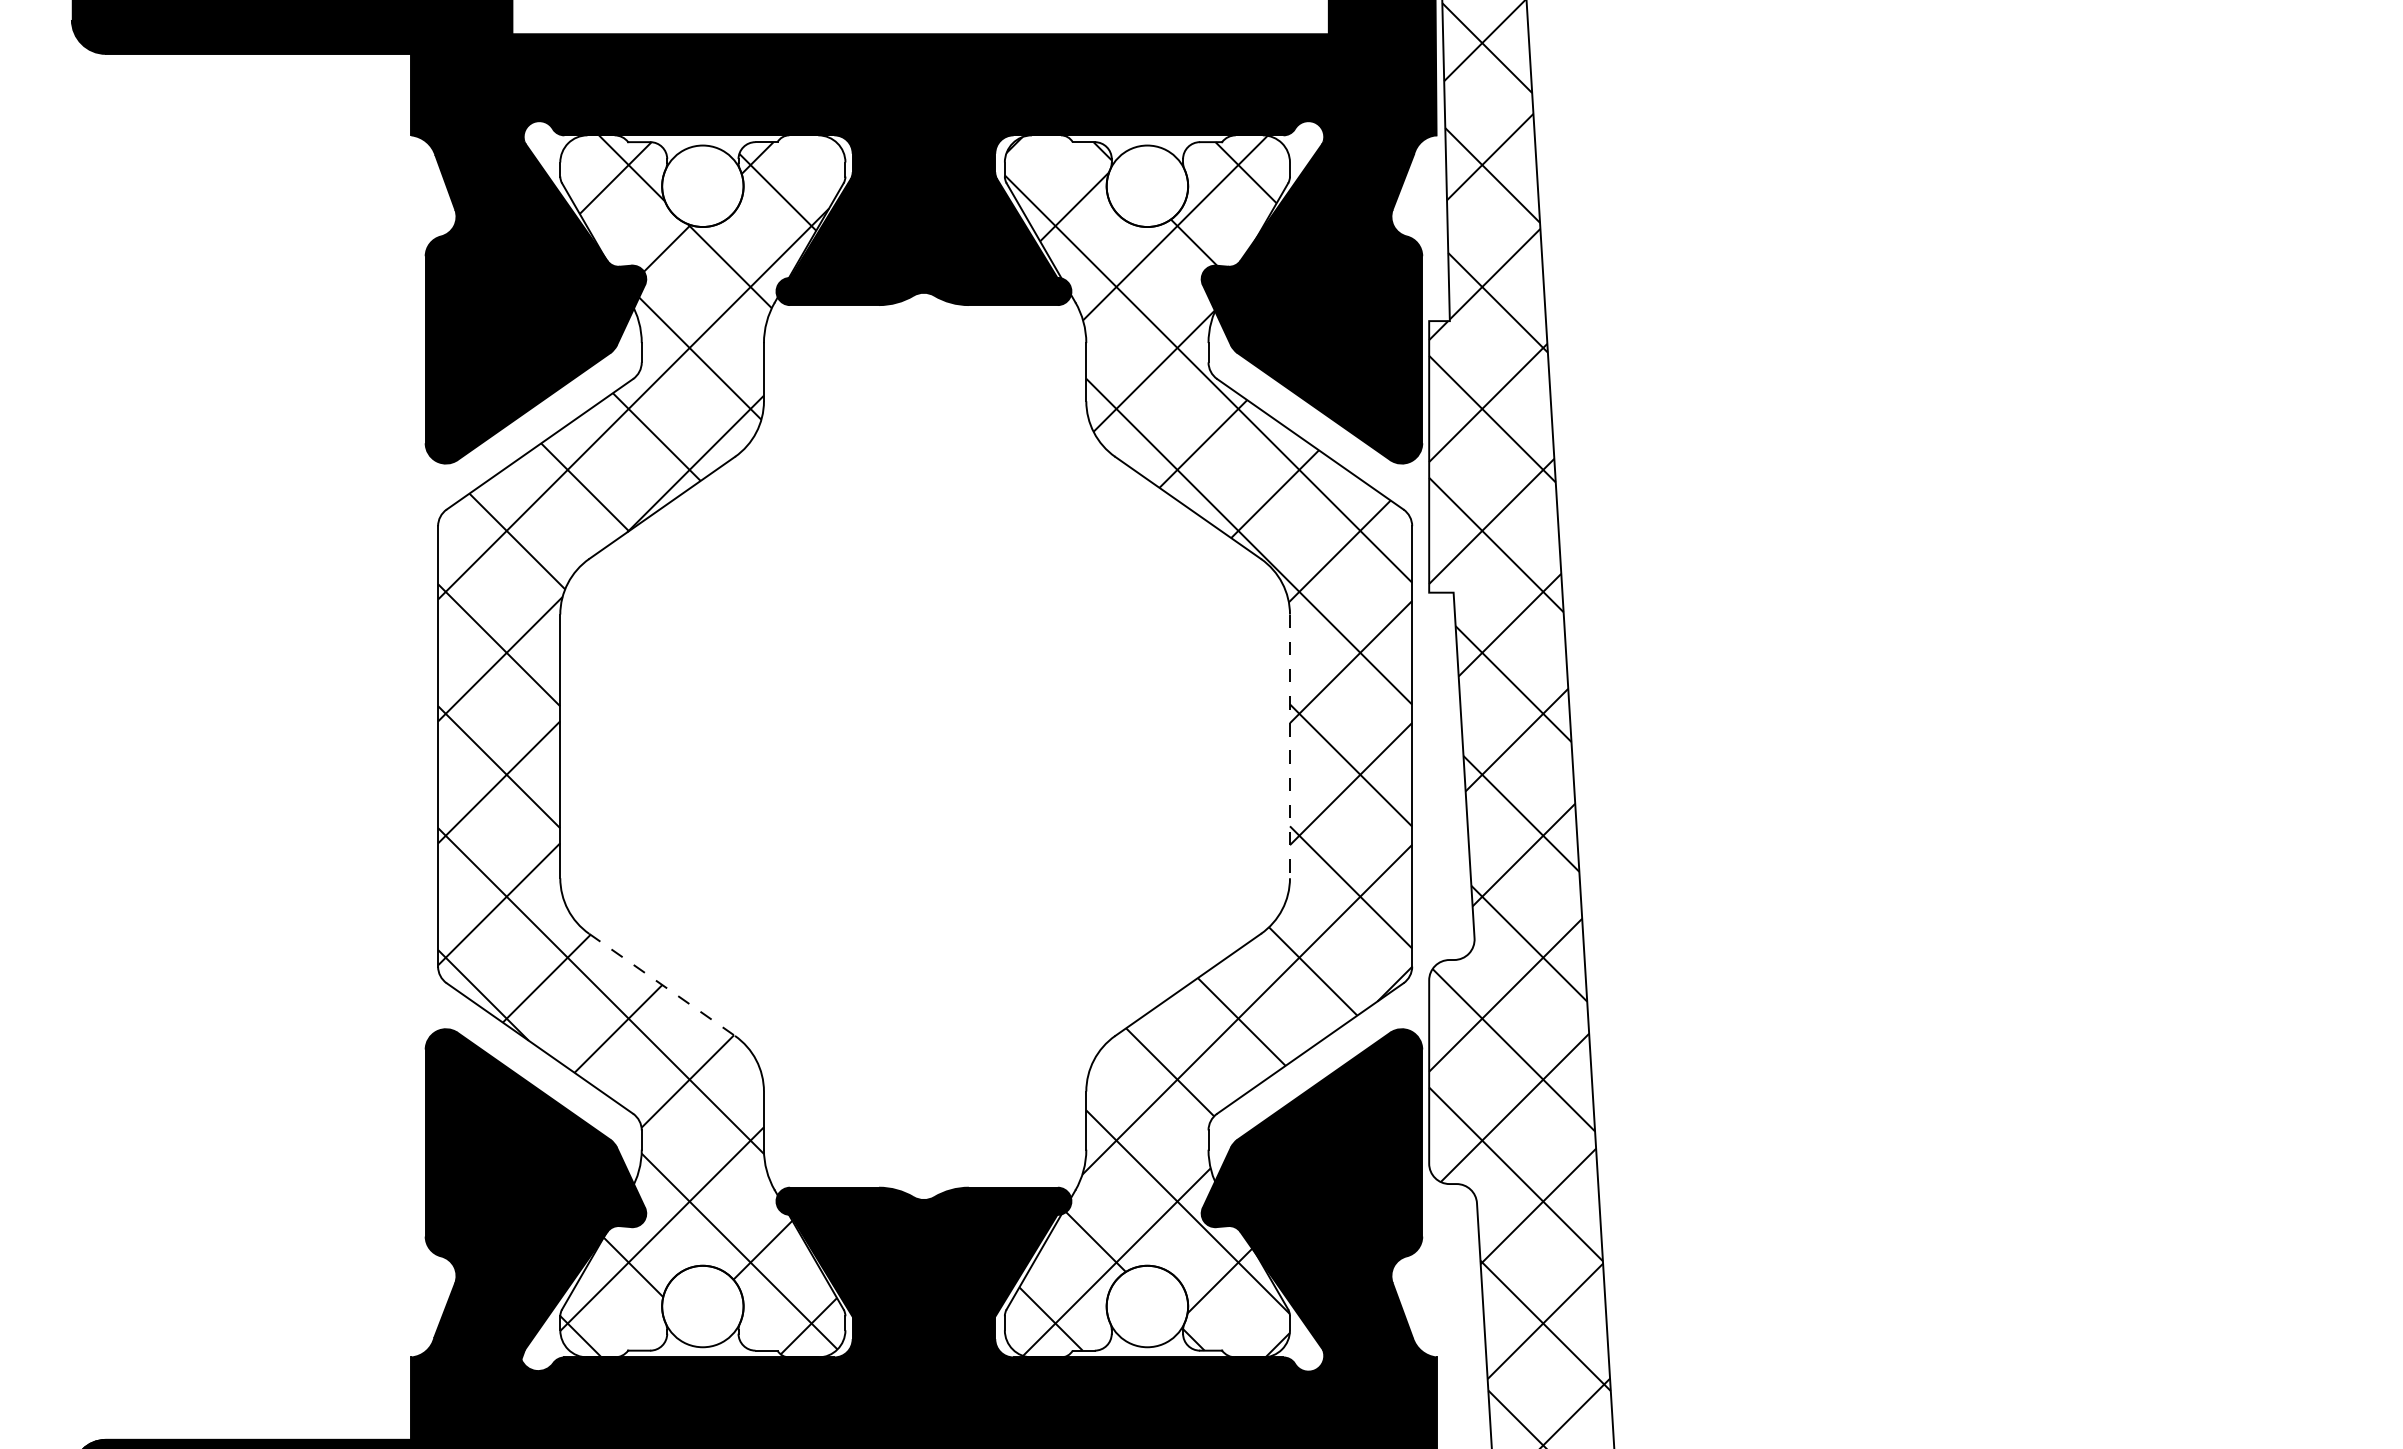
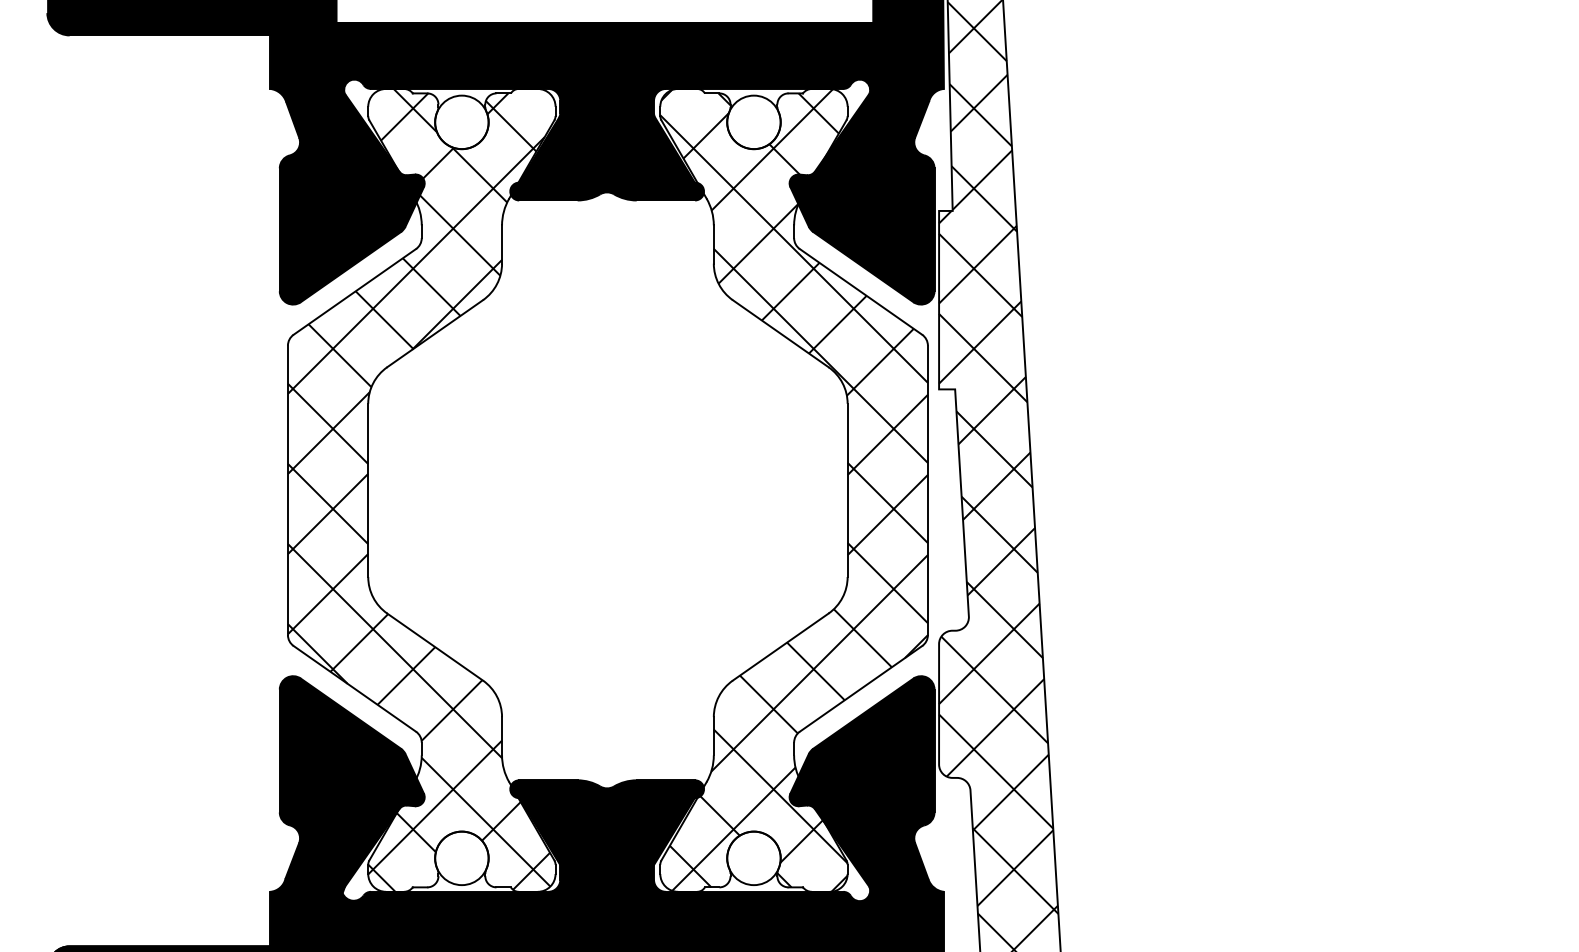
line: (1289, 746) -> (847, 490), dashed -> solid
line: (662, 985) -> (435, 647), dashed -> solid

